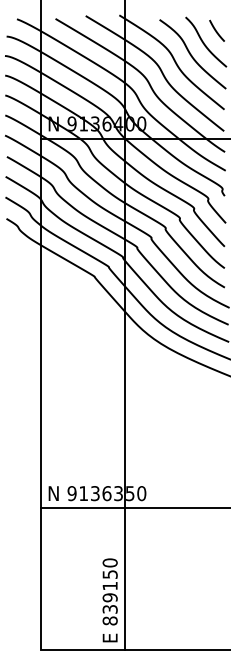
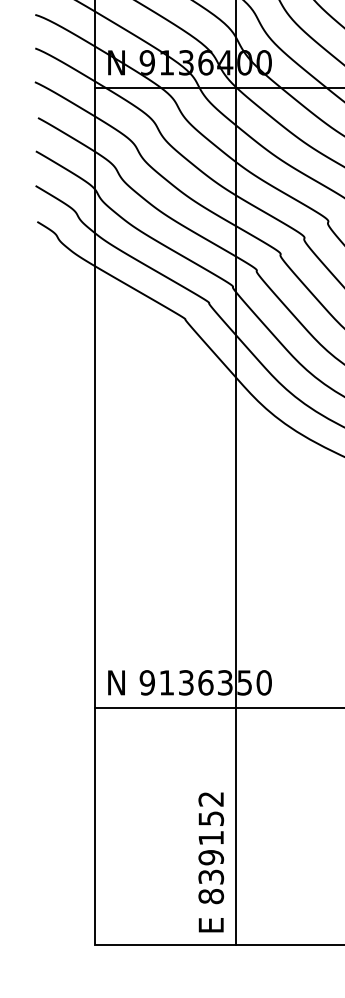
text: (109, 562) -> (210, 798), 839150 -> 839152

